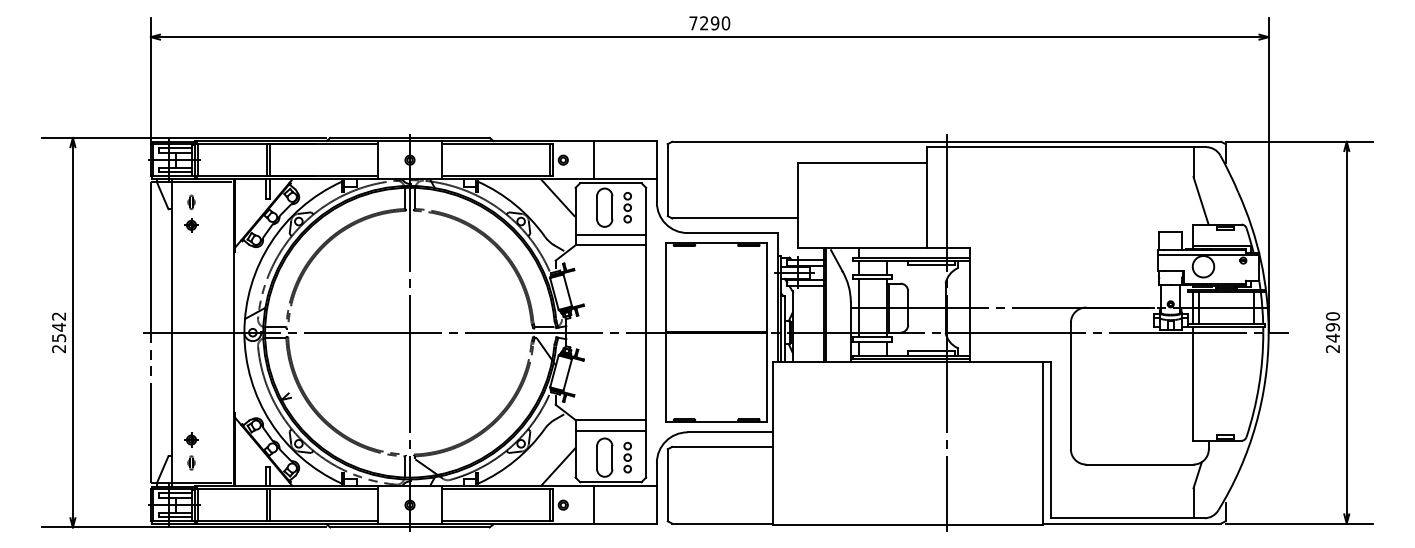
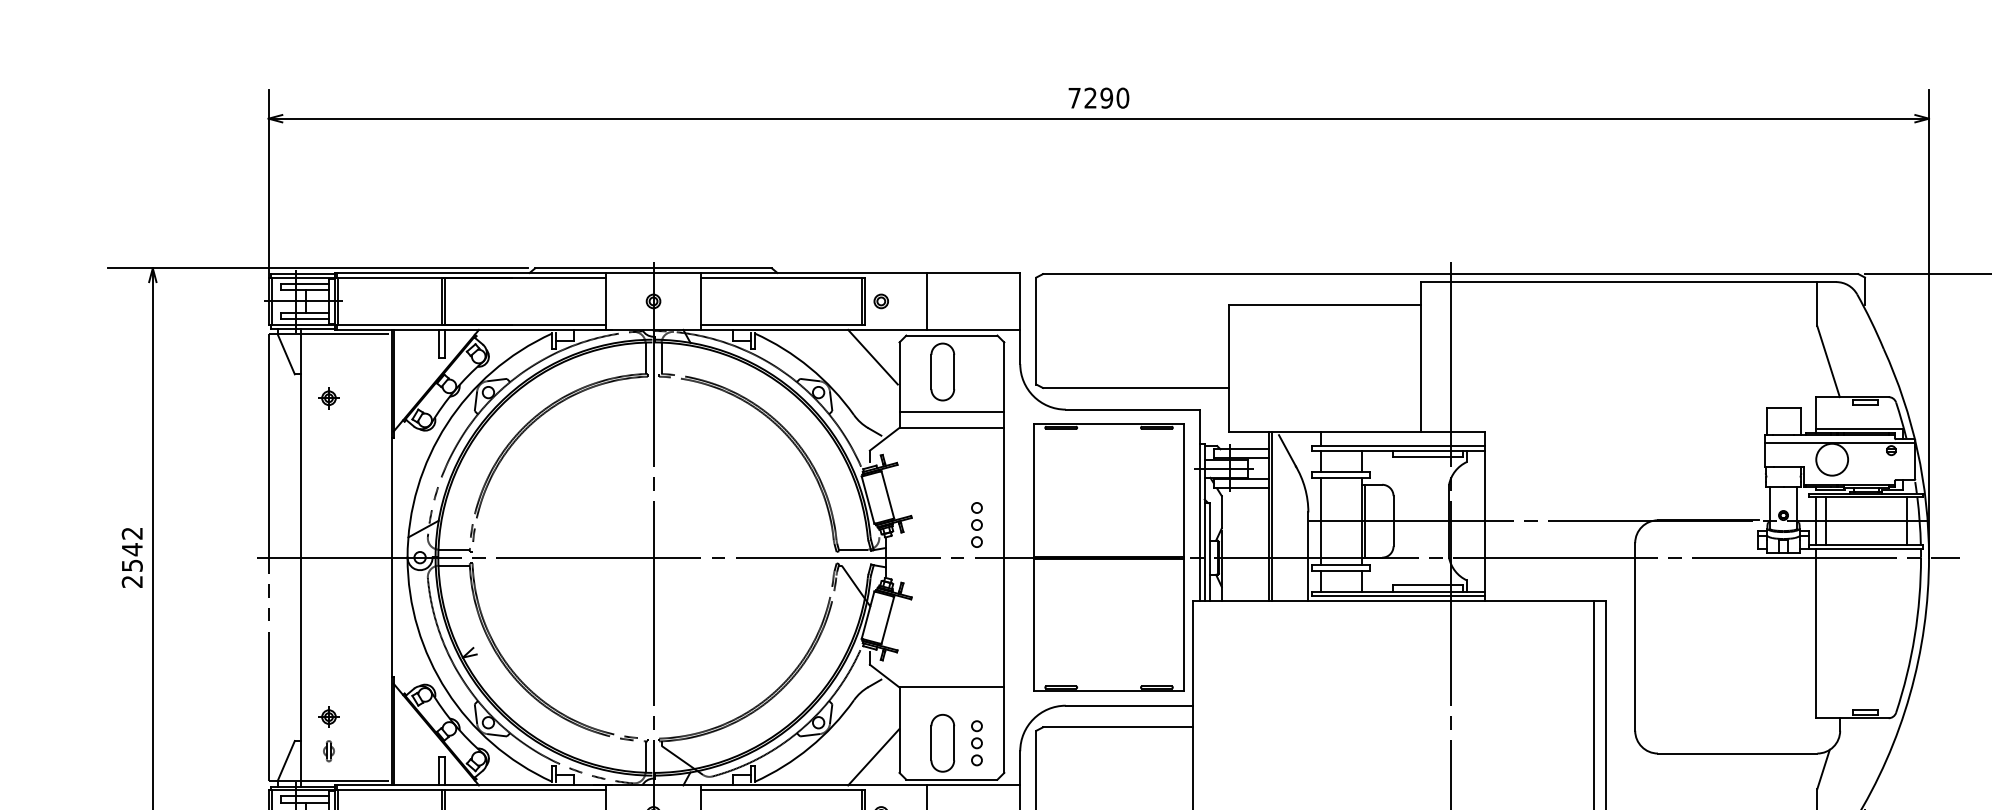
part: (191, 202) -> (328, 364), removed
part: (627, 207) -> (976, 524), moved
line: (610, 430) -> (951, 702), removed

